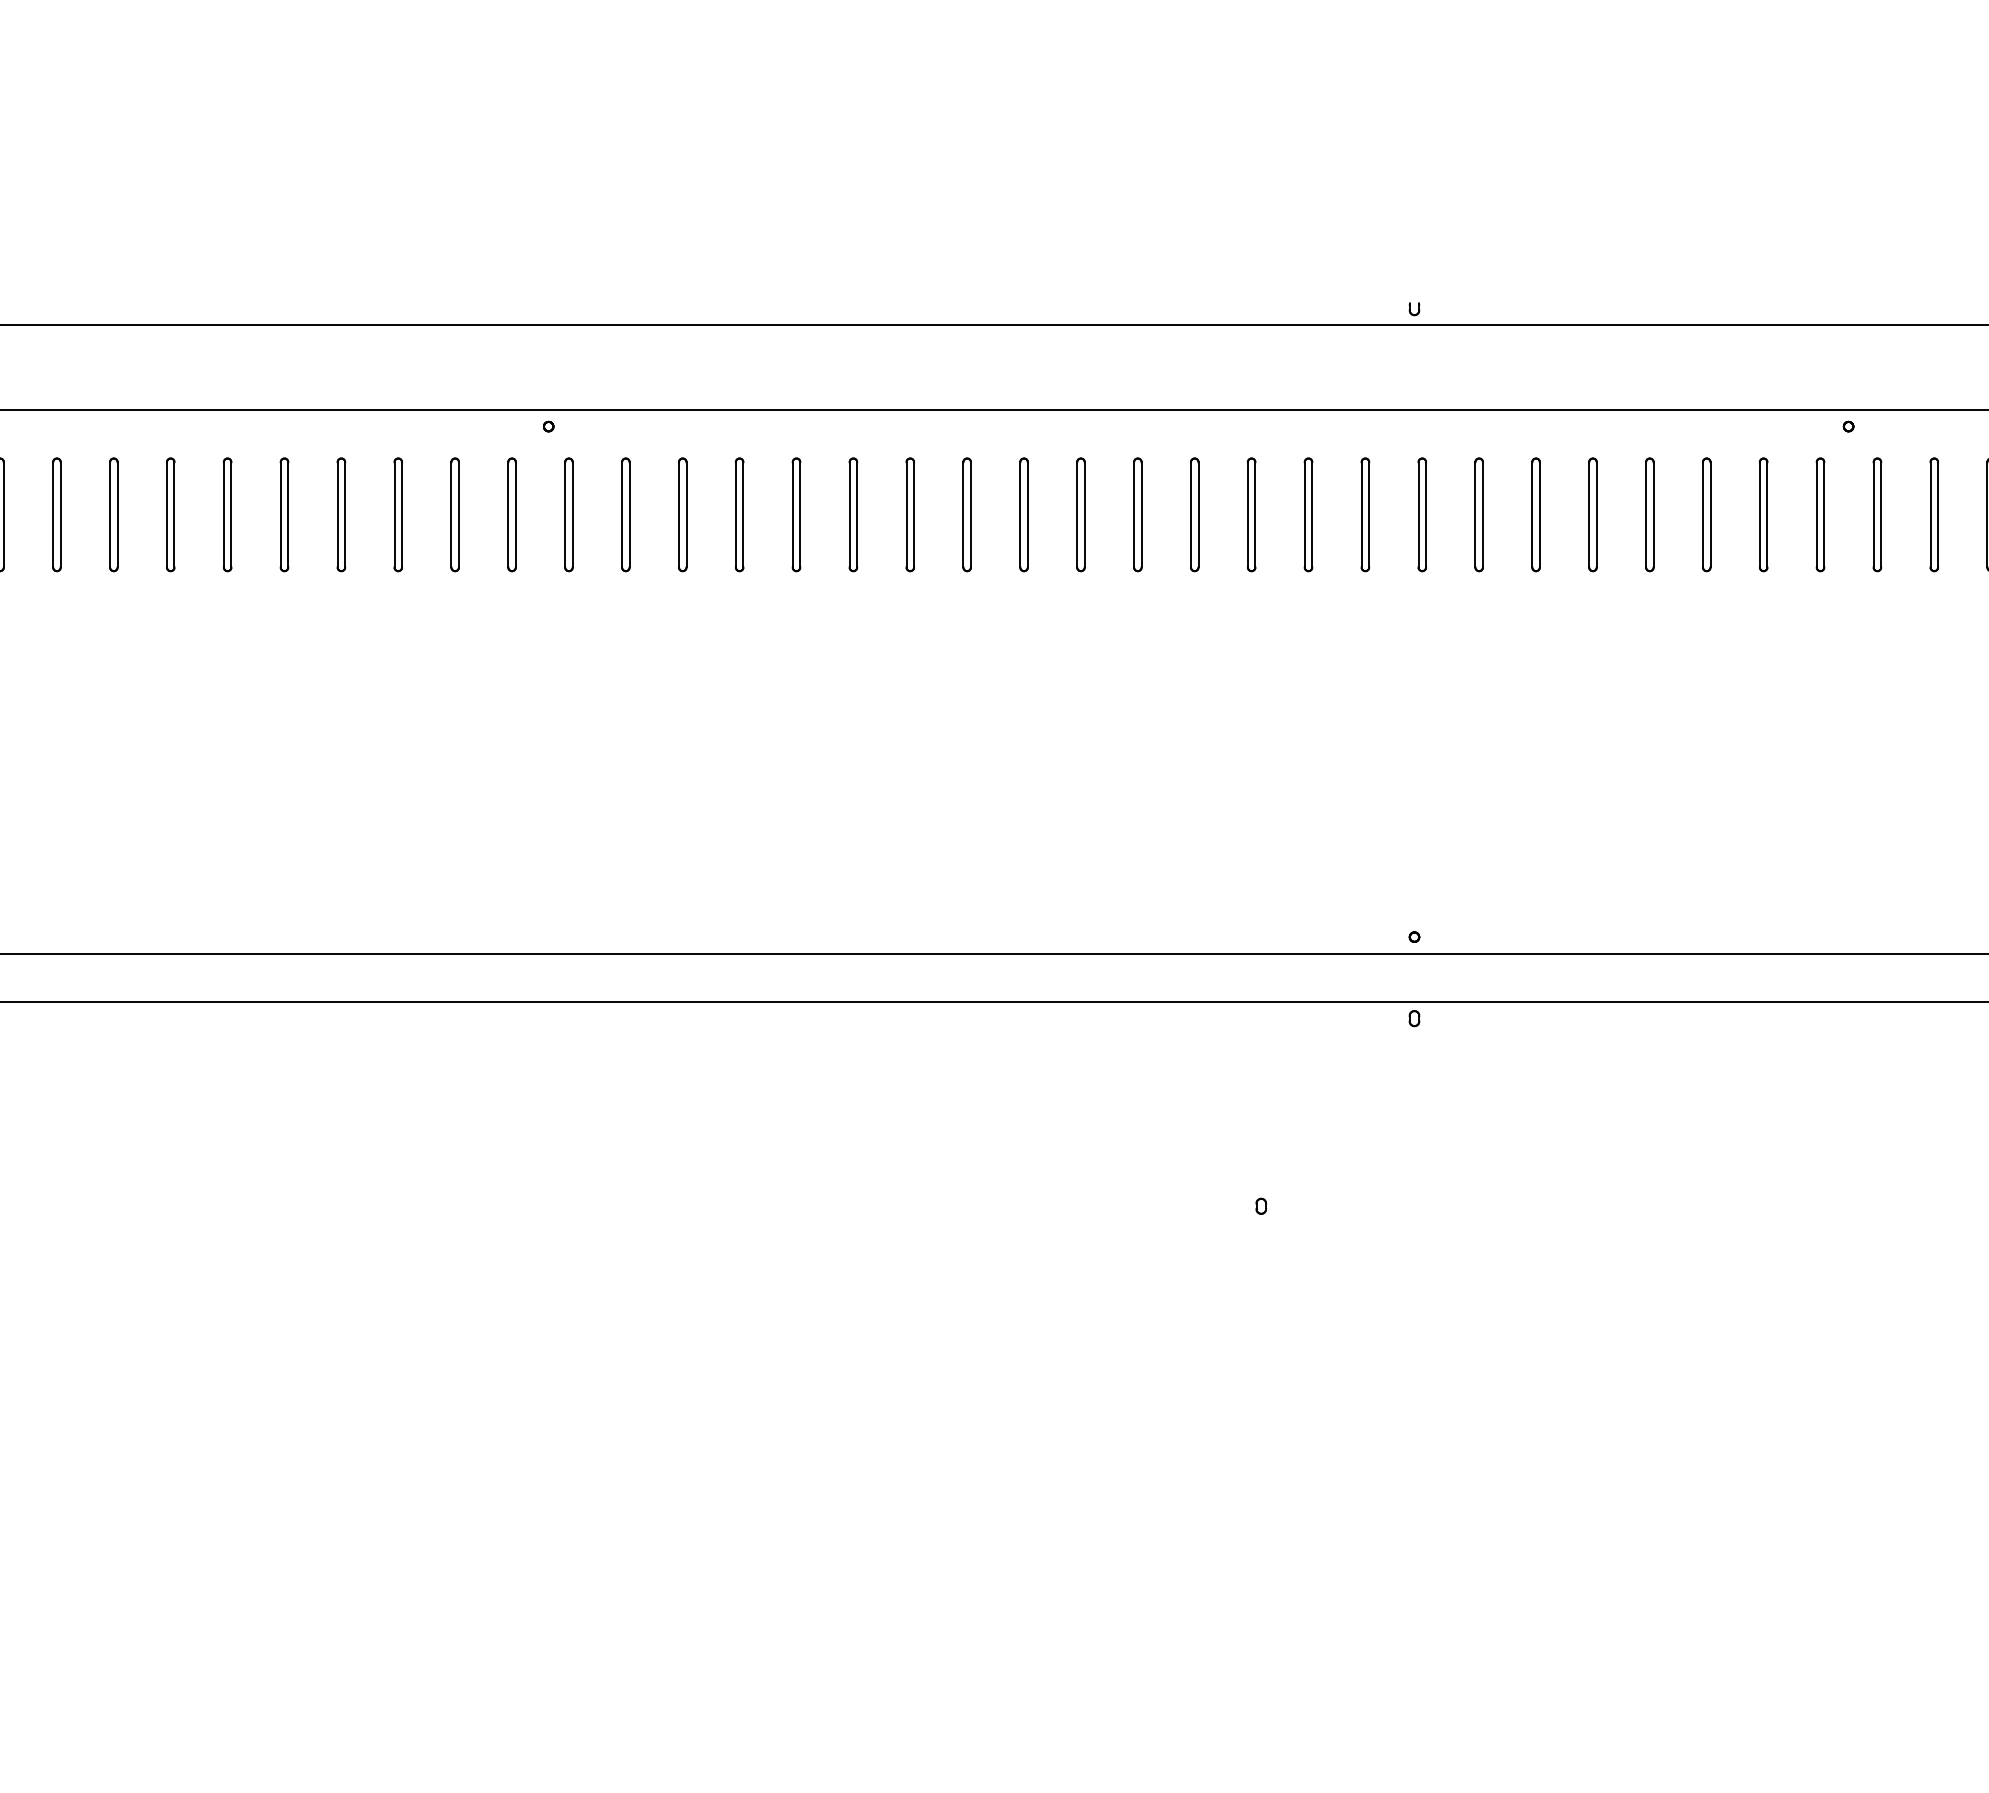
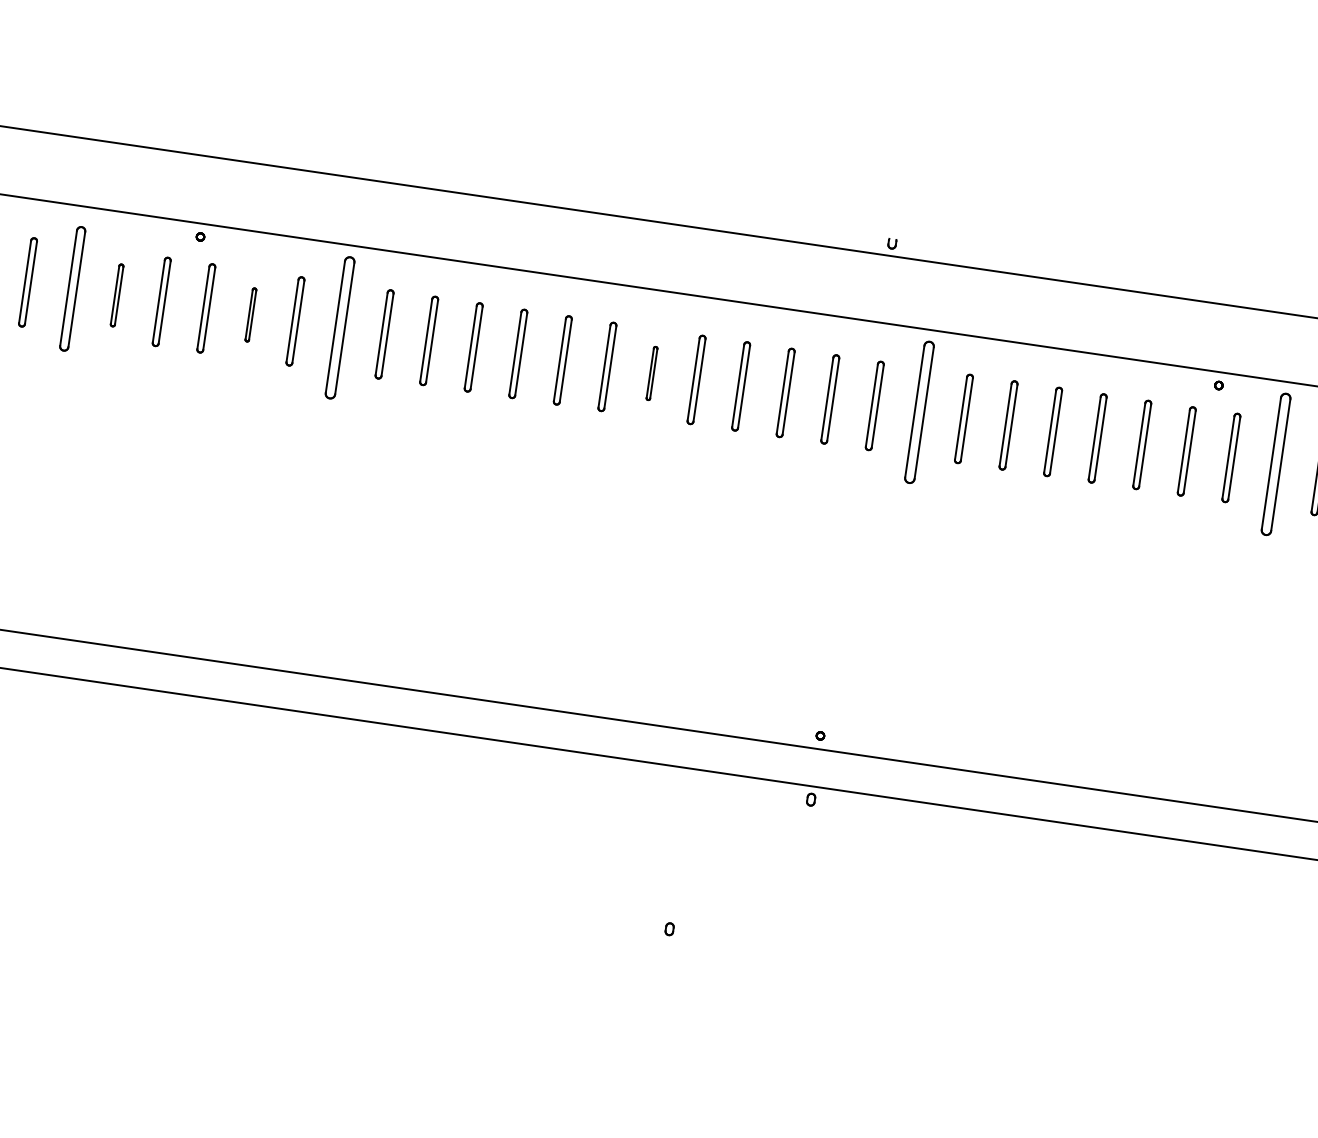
part: (397, 514) -> (72, 288), size x1.4
part: (454, 514) -> (116, 295), size x0.7
part: (625, 514) -> (250, 314), size x0.6
part: (739, 514) -> (339, 327), size x1.6
part: (1137, 514) -> (651, 373), size x0.6
part: (1478, 514) -> (918, 412), size x1.6
part: (1933, 514) -> (1275, 464), size x1.6

